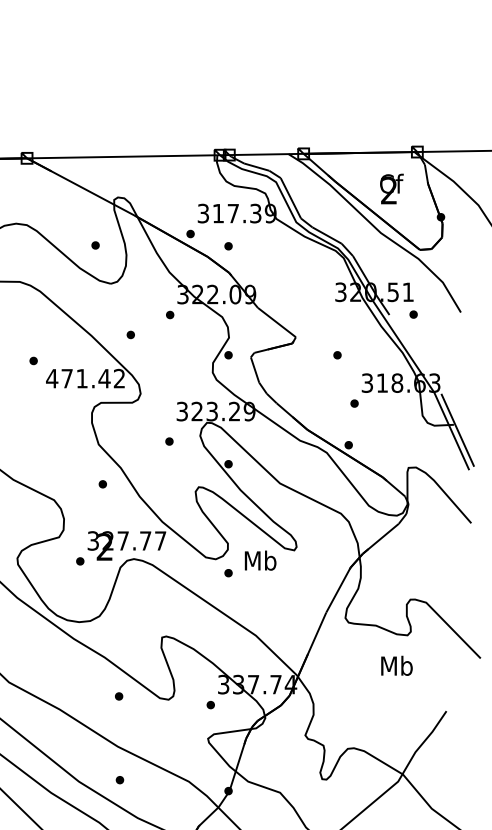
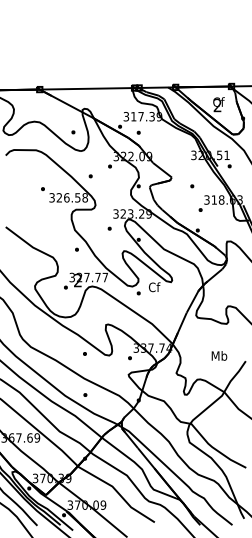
text: (85, 377) -> (68, 197), 471.42 -> 326.58
text: (260, 561) -> (154, 287), Mb -> Cf
text: (396, 664) -> (219, 355), moved

